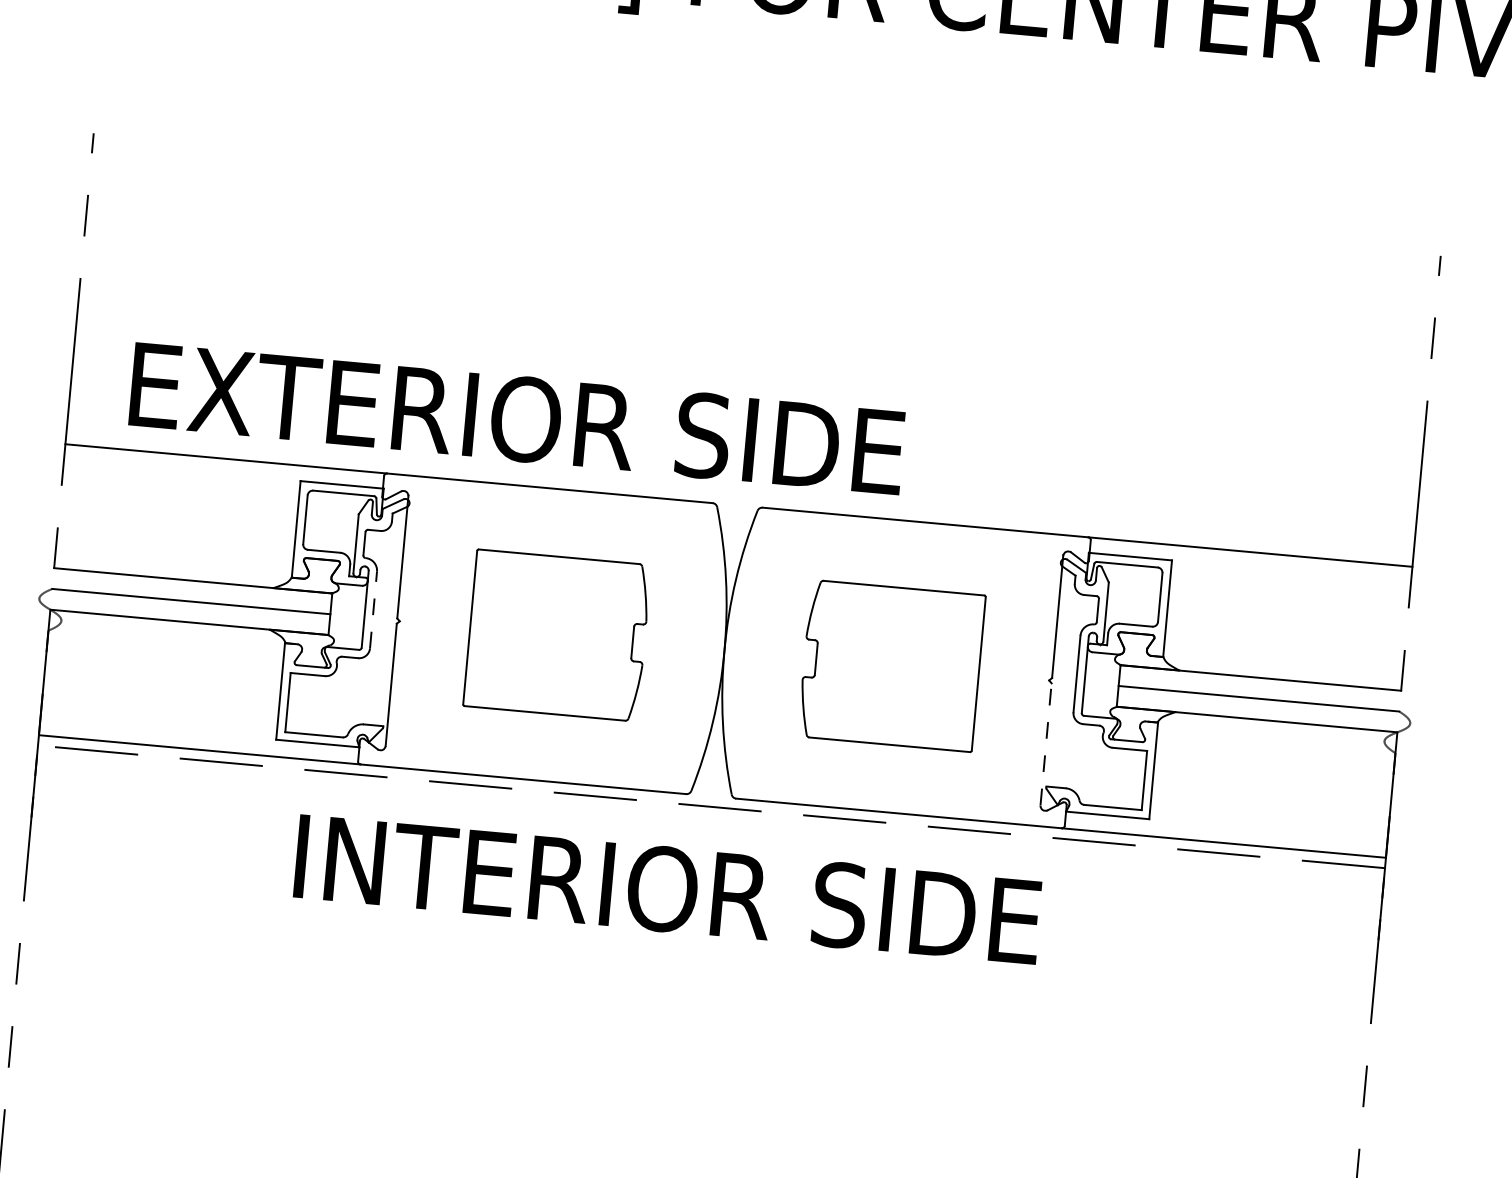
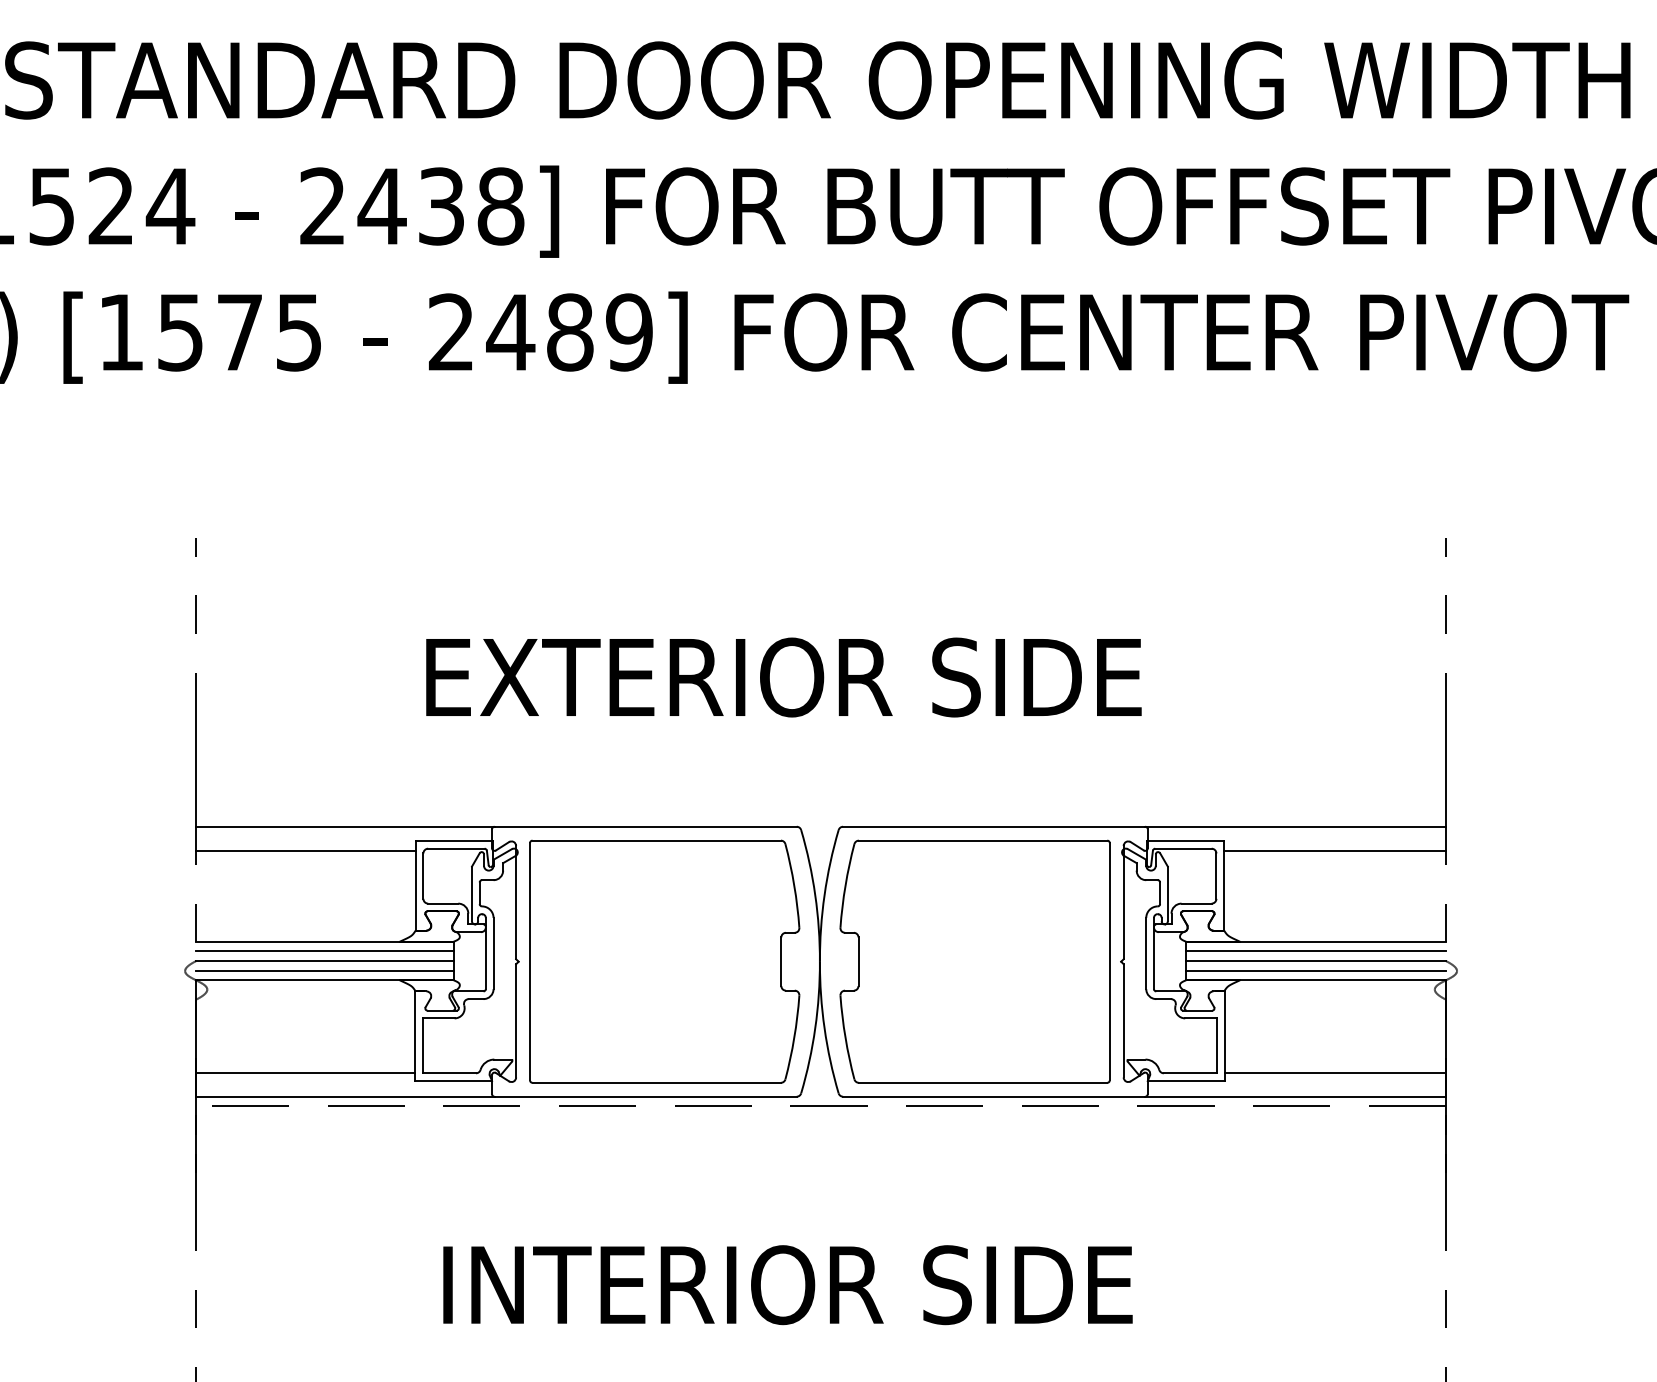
text: (516, 418) -> (783, 677), moved
line: (180, 480) -> (305, 850), added
line: (1290, 581) -> (1334, 850), added
line: (192, 591) -> (325, 951), added
line: (373, 610) -> (493, 953), dashed -> solid
line: (190, 611) -> (325, 970), added
part: (556, 635) -> (664, 961), size x1.67
part: (891, 665) -> (974, 961), size x1.67
line: (1259, 688) -> (1315, 951), added
line: (1257, 708) -> (1315, 970), added
line: (159, 719) -> (305, 1072), added
line: (1045, 744) -> (1123, 1020), dashed -> solid
line: (1268, 820) -> (1334, 1072), added
text: (667, 889) -> (787, 1285), moved

